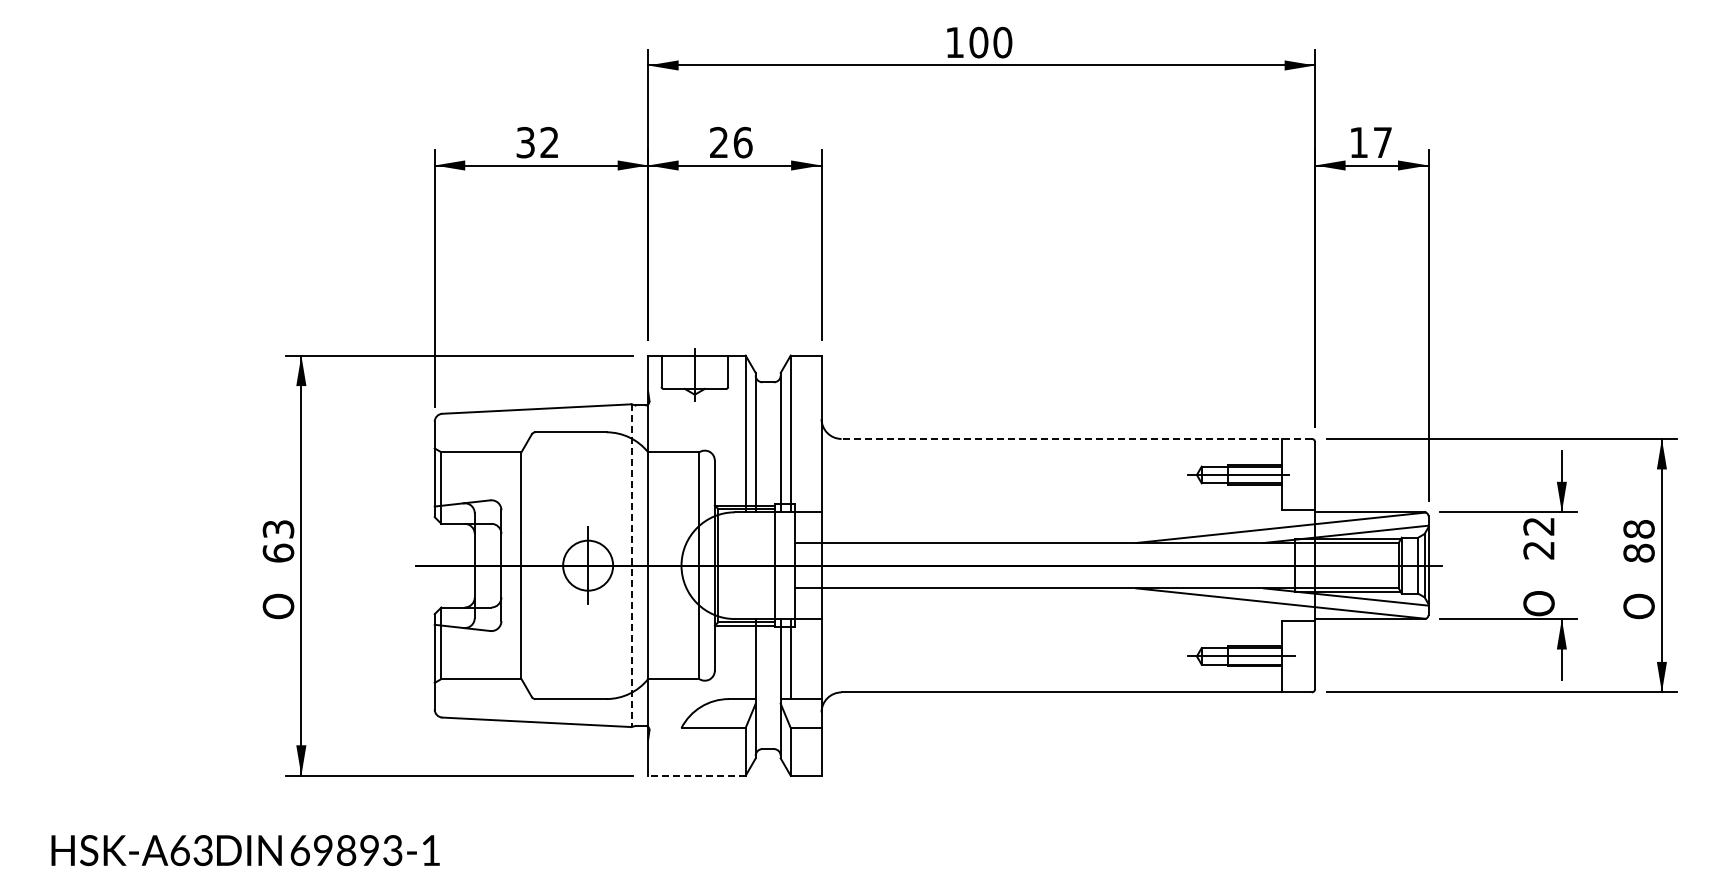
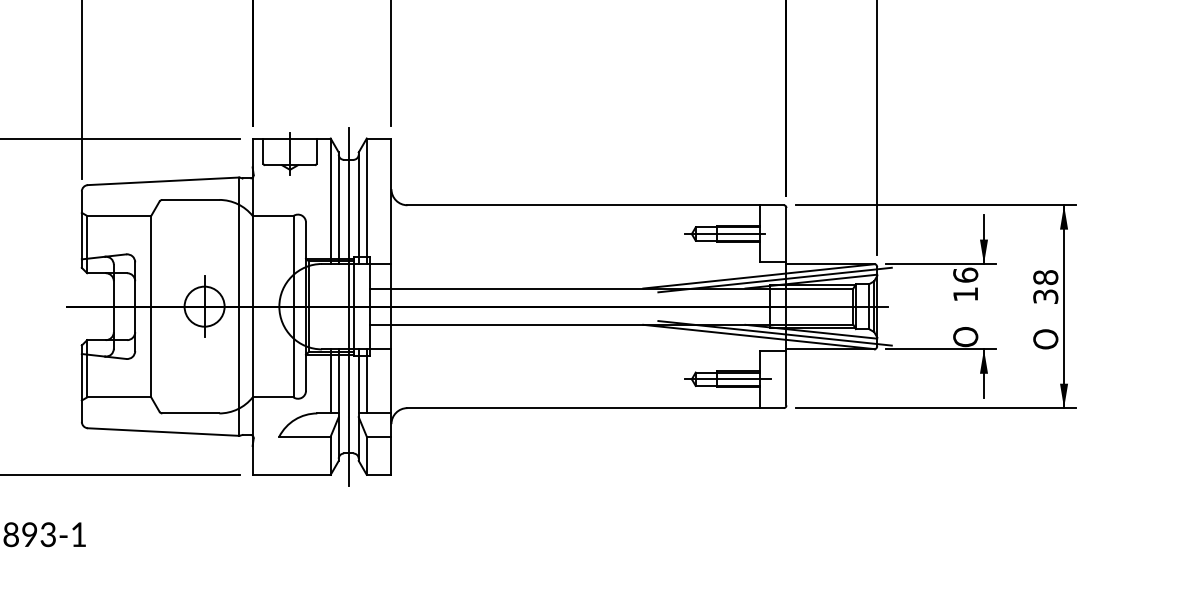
line: (1076, 438) -> (595, 204), dashed -> solid
line: (1300, 532) -> (774, 280), added
text: (1538, 537) -> (965, 284), 22 -> 16
text: (1638, 552) -> (1045, 296), 88 -> 38
line: (768, 565) -> (348, 306), added
line: (631, 566) -> (239, 307), dashed -> solid
line: (1300, 598) -> (774, 332), added
line: (745, 659) -> (330, 381), added
line: (696, 775) -> (291, 474), dashed -> solid

